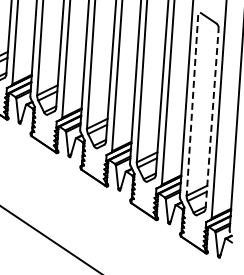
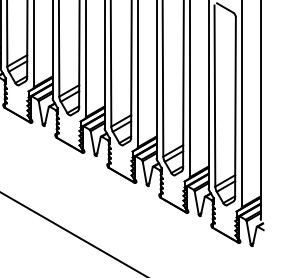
line: (191, 105) -> (214, 96), dashed -> solid
line: (212, 118) -> (235, 107), dashed -> solid

